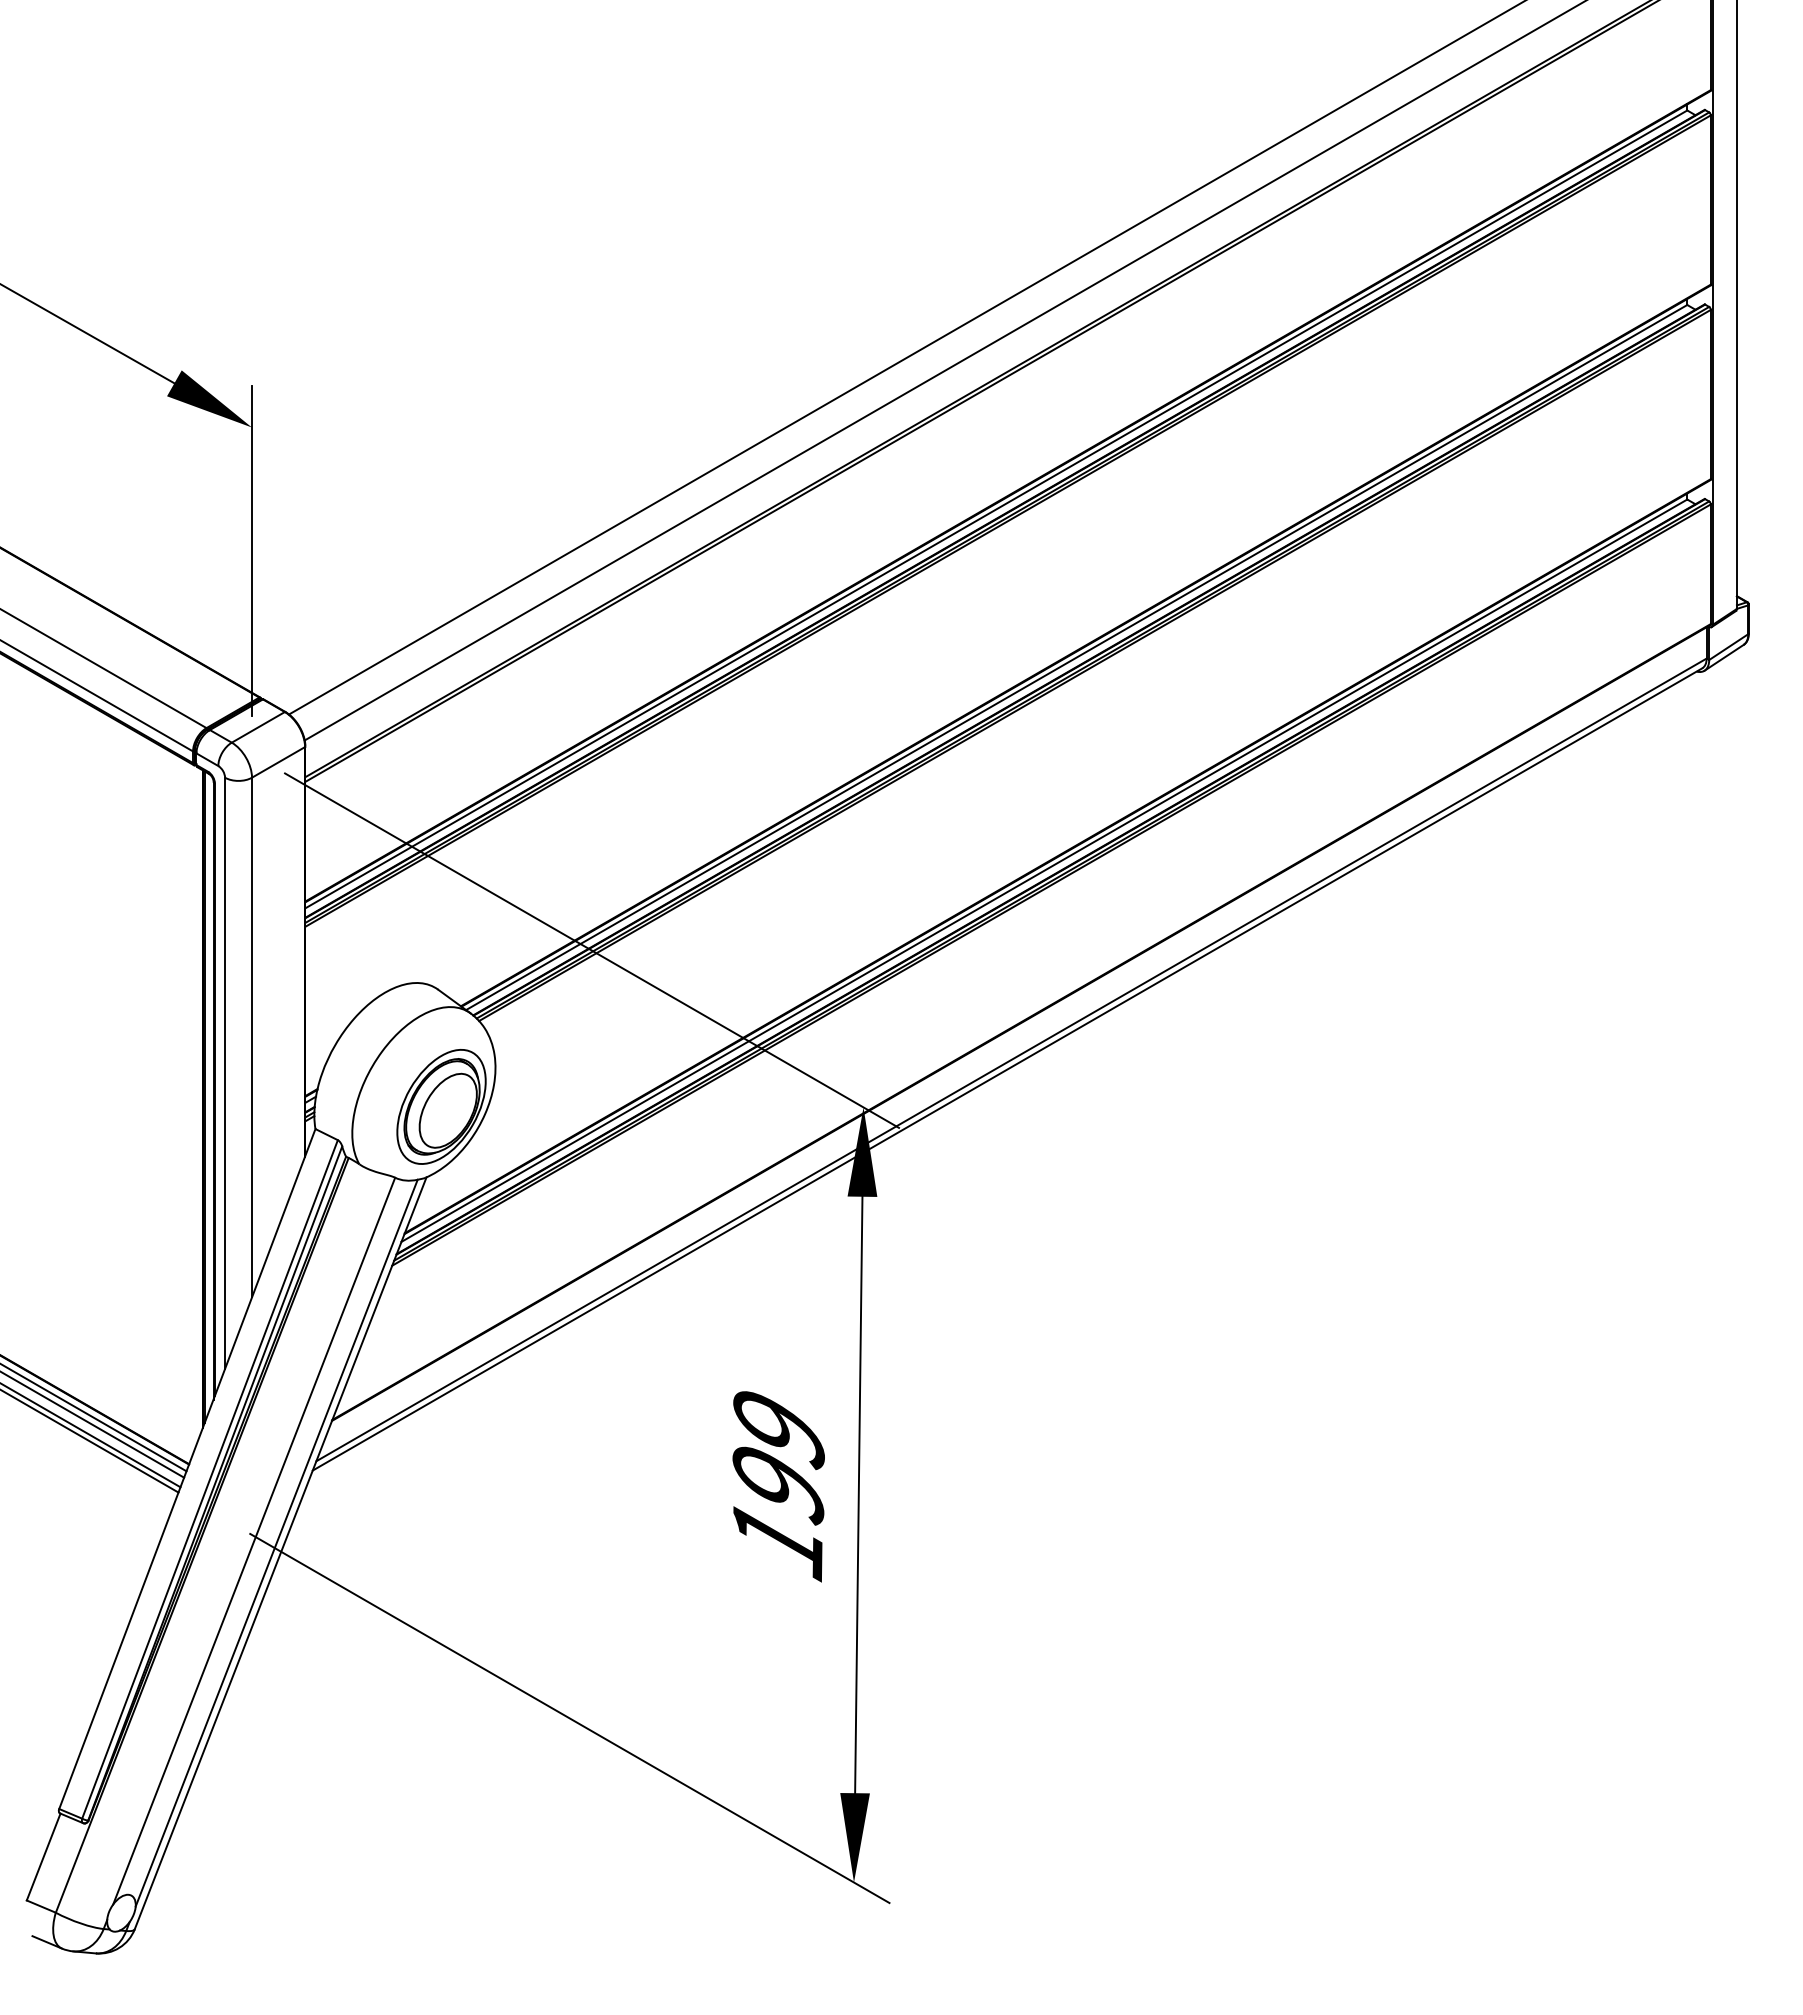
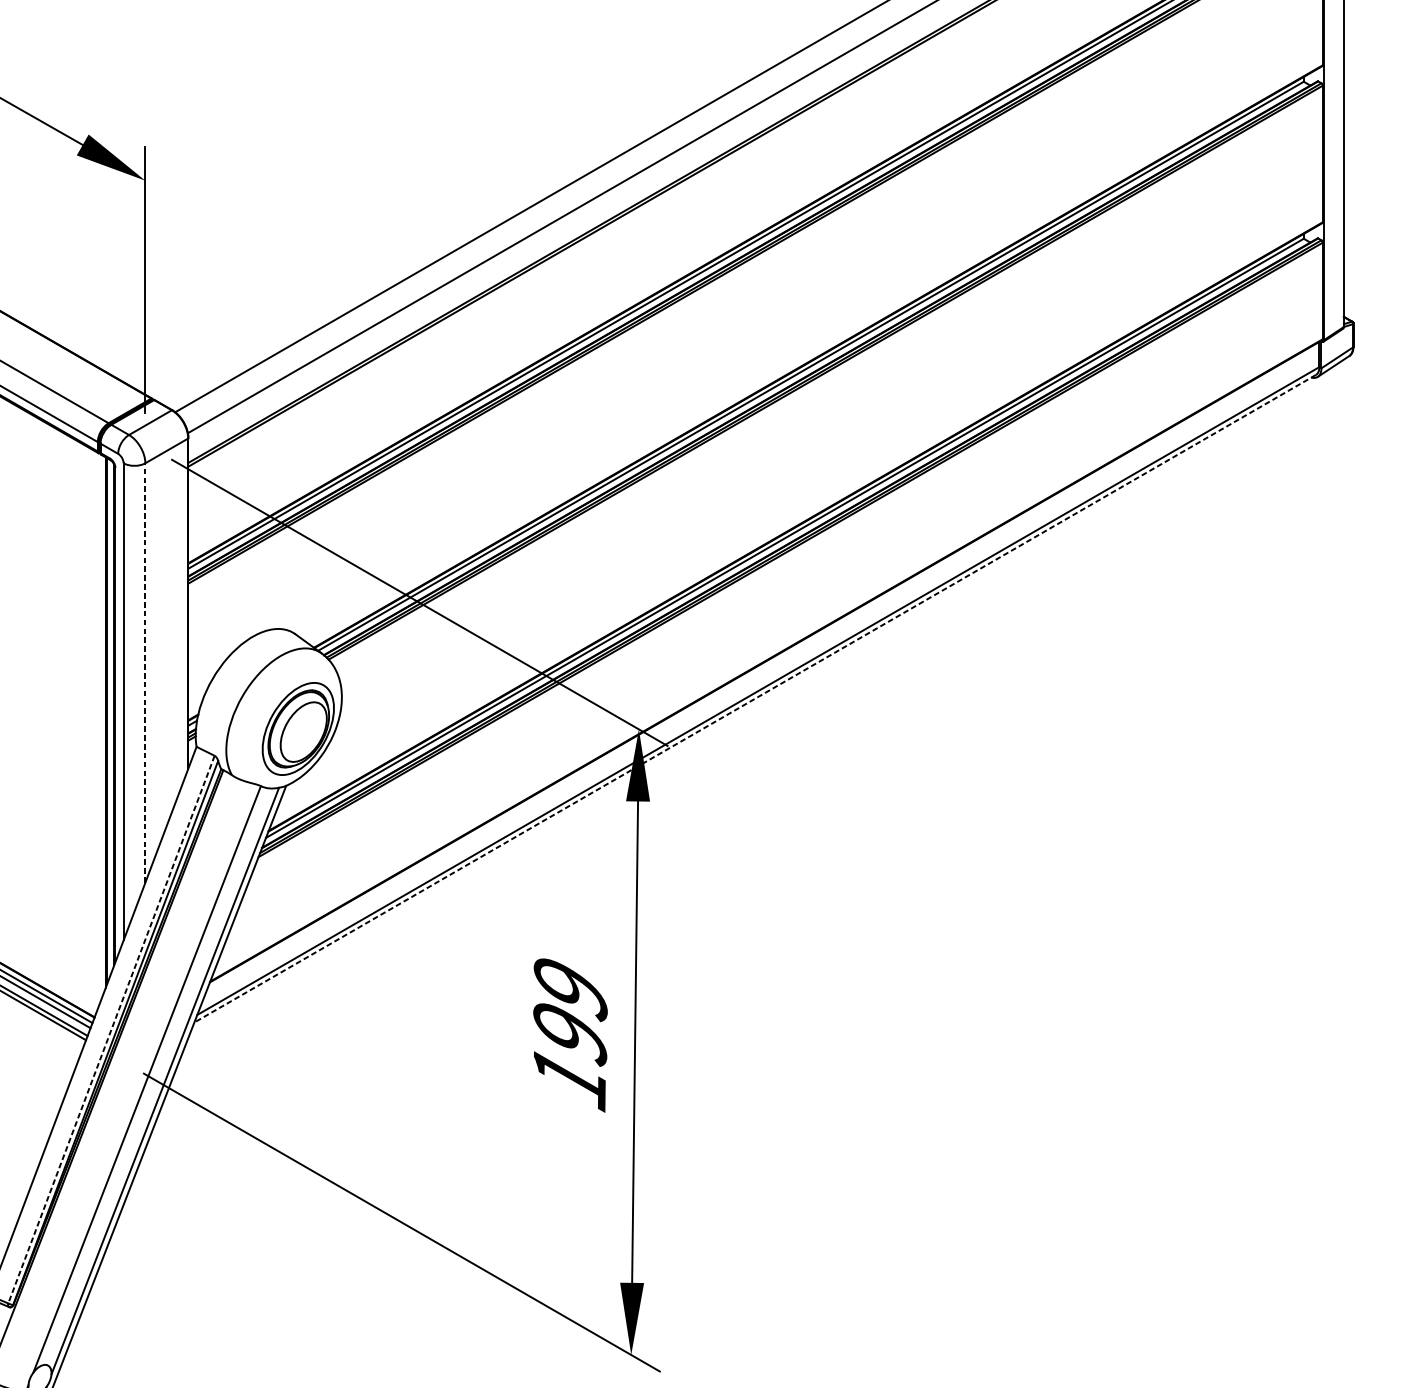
line: (252, 1037) -> (145, 672), solid -> dashed
line: (1007, 1069) -> (755, 698), solid -> dashed
line: (210, 1479) -> (111, 1029), solid -> dashed

